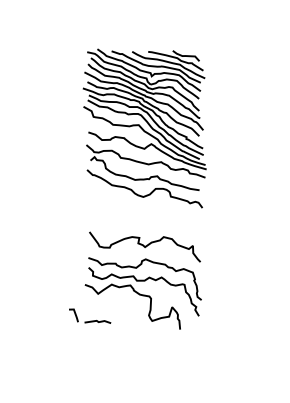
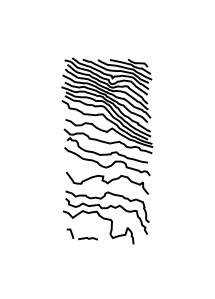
part: (144, 128) -> (107, 116), moved
part: (90, 315) -> (82, 233), moved

